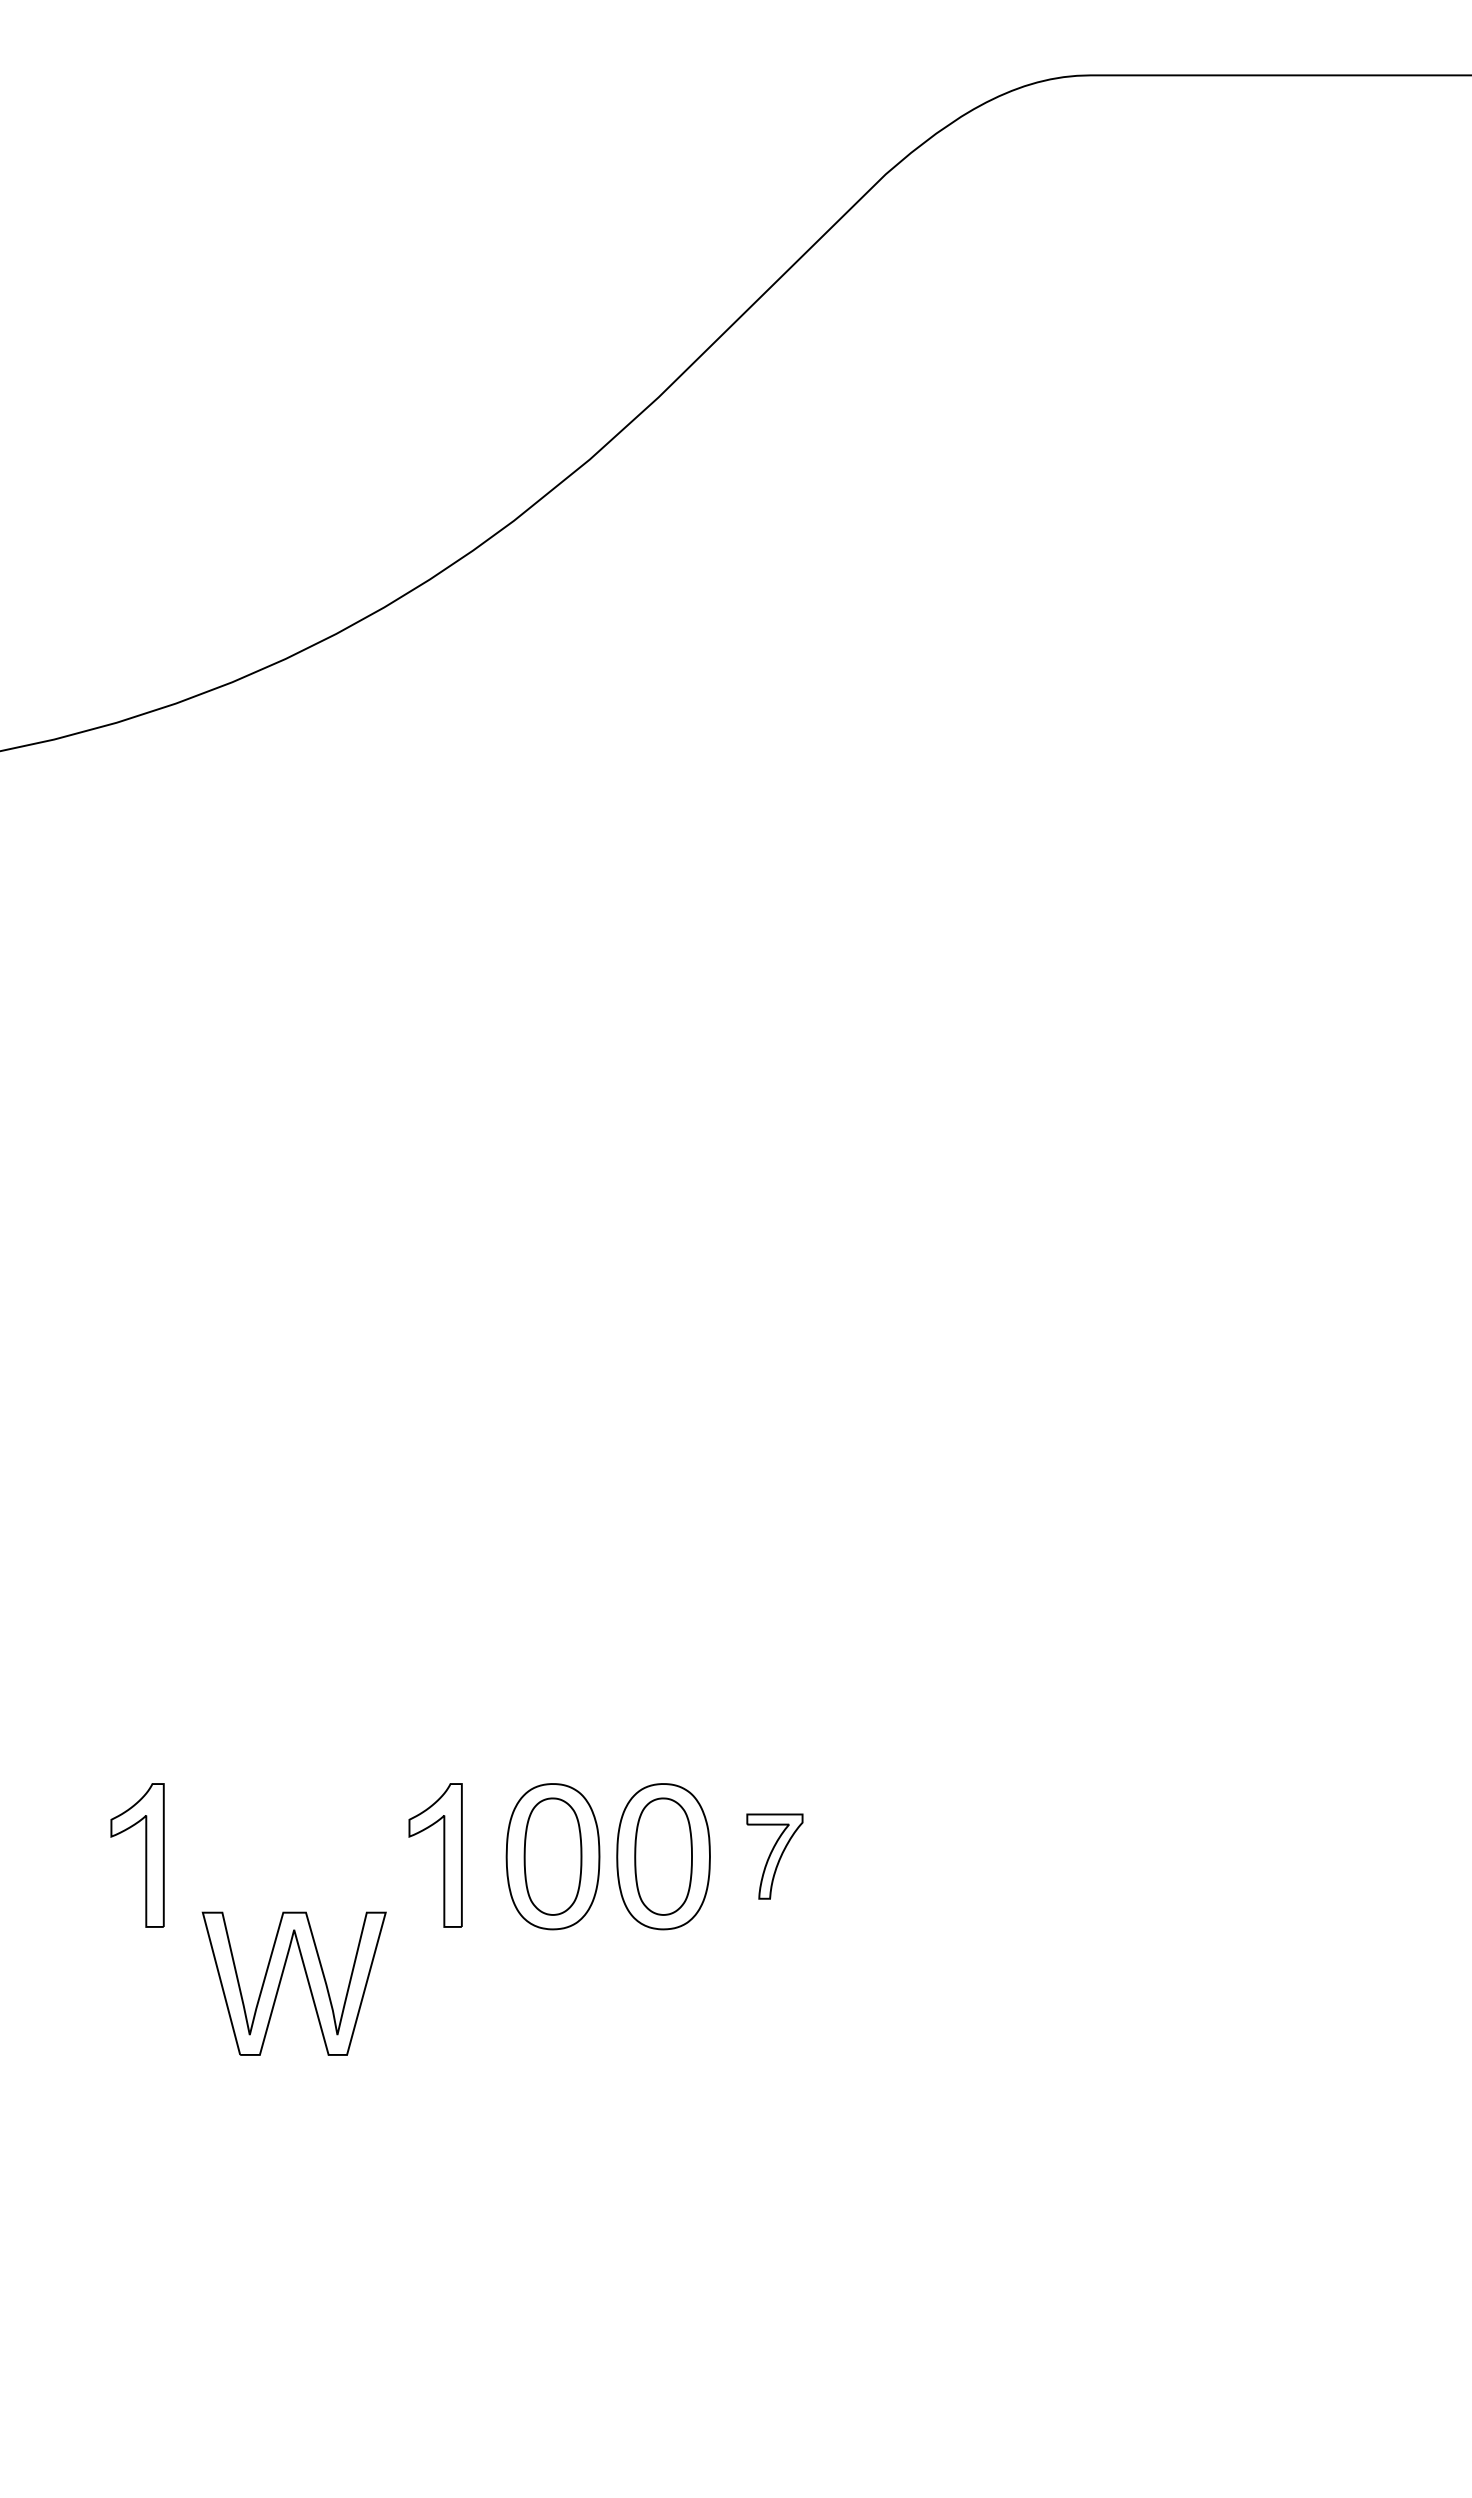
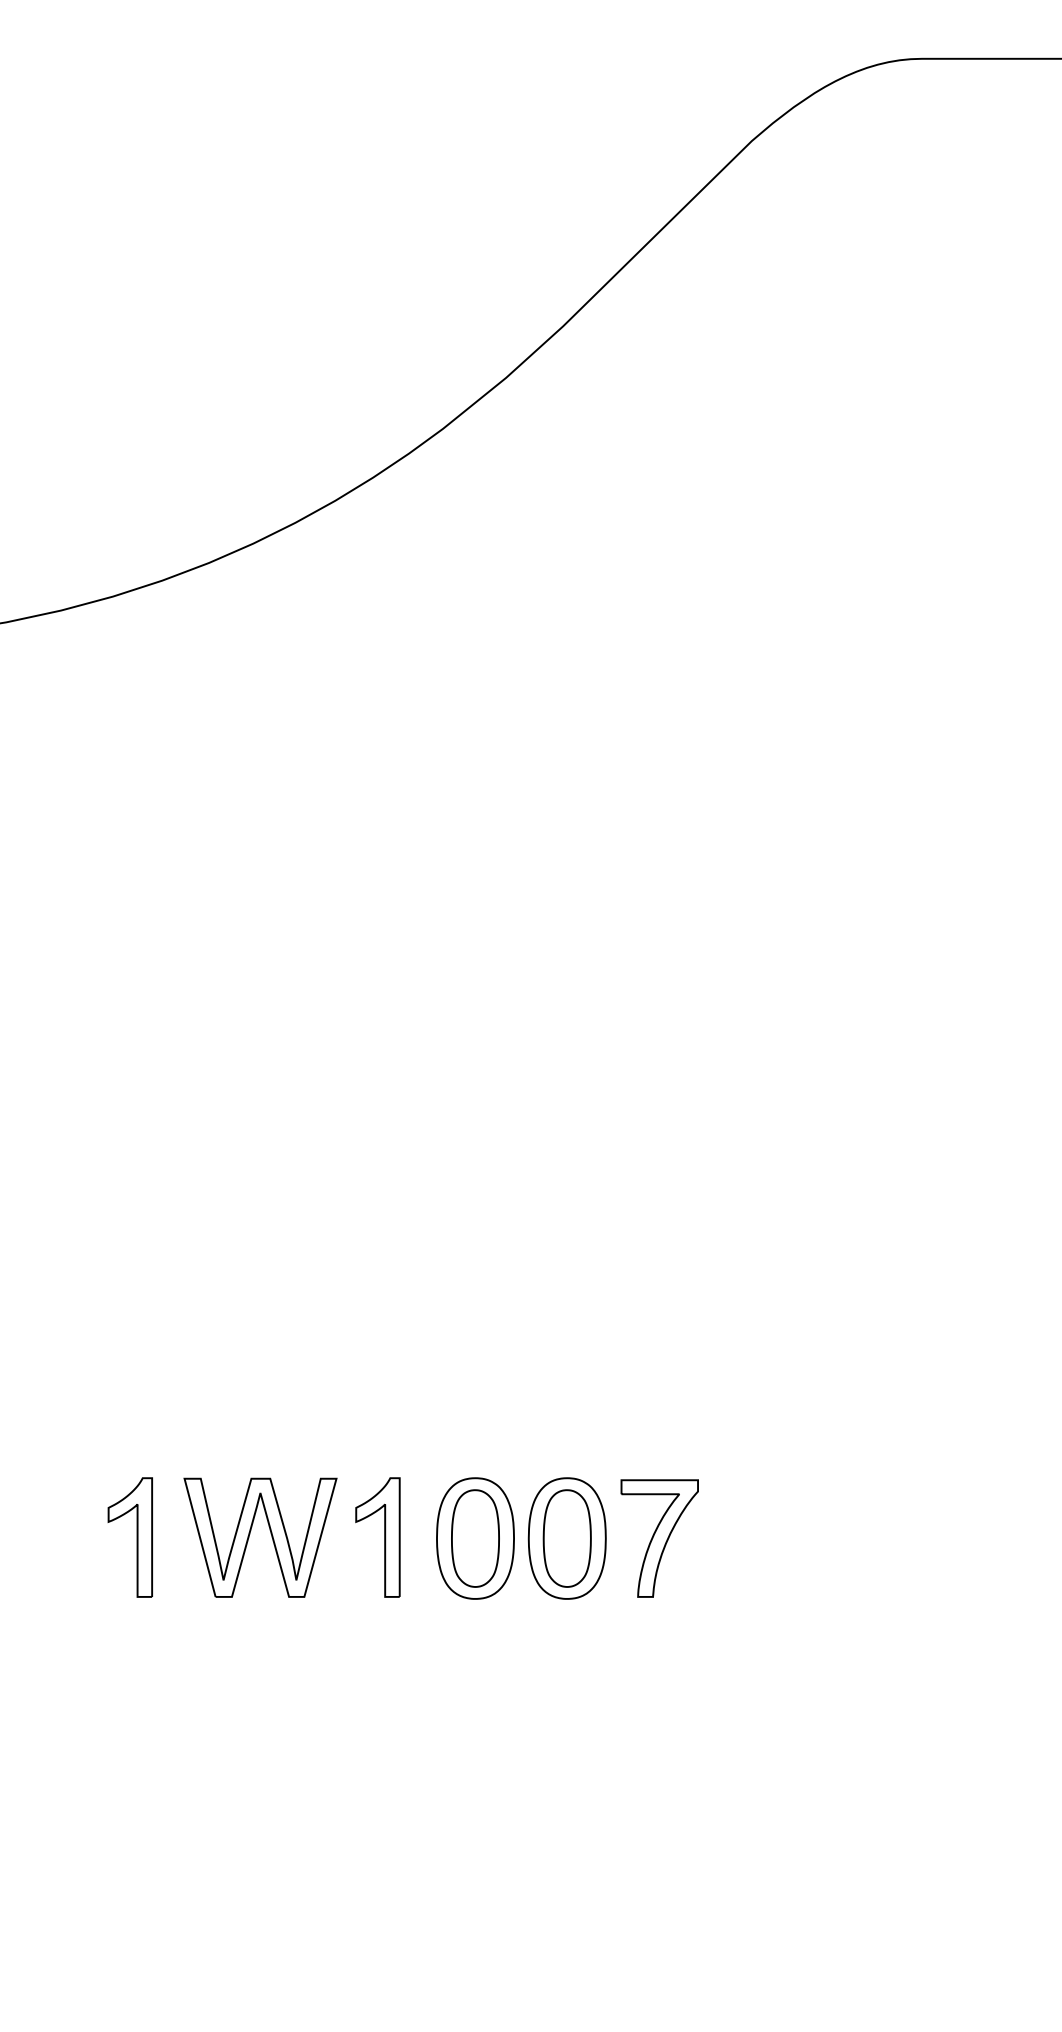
part: (774, 1856) -> (659, 1538), size x1.67
part: (281, 1981) -> (249, 1535), moved

